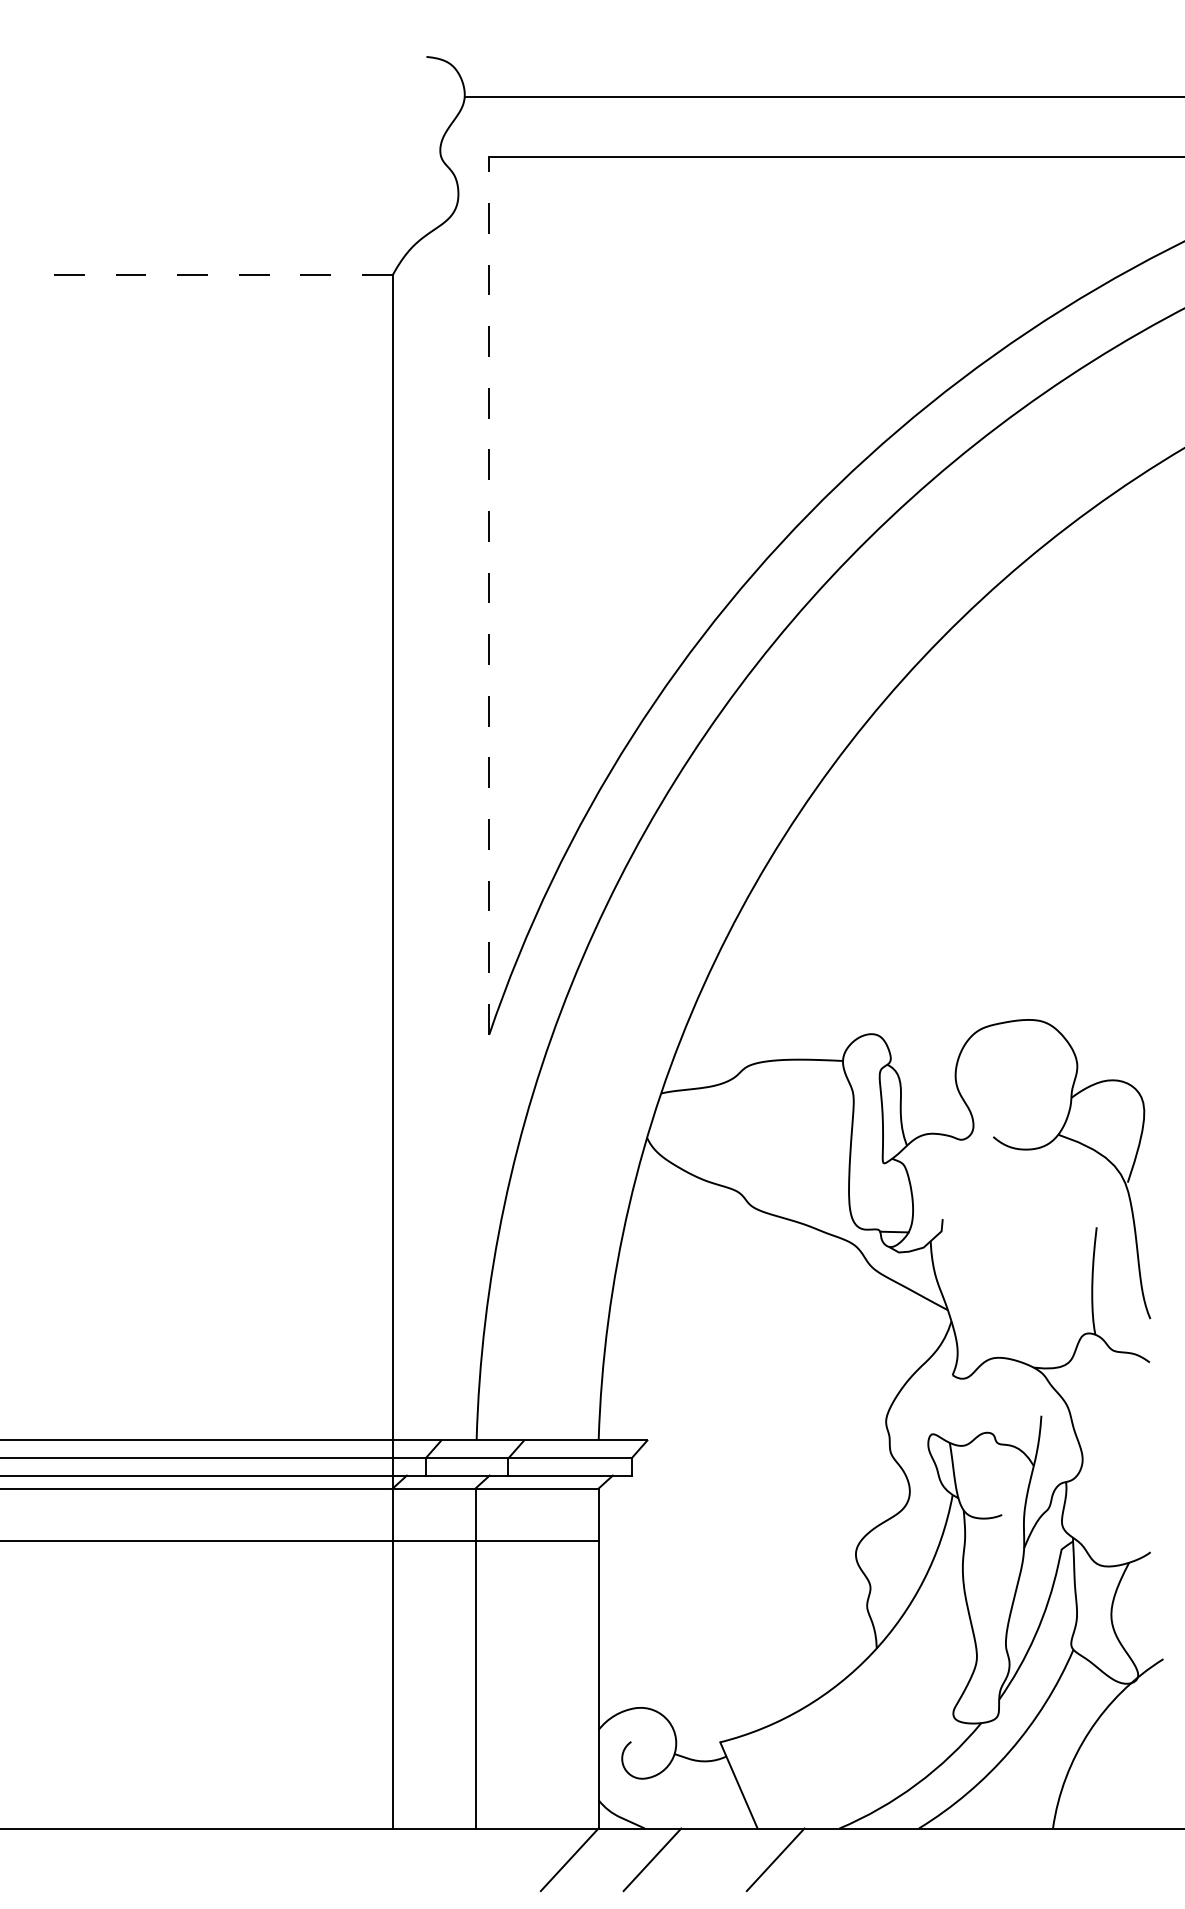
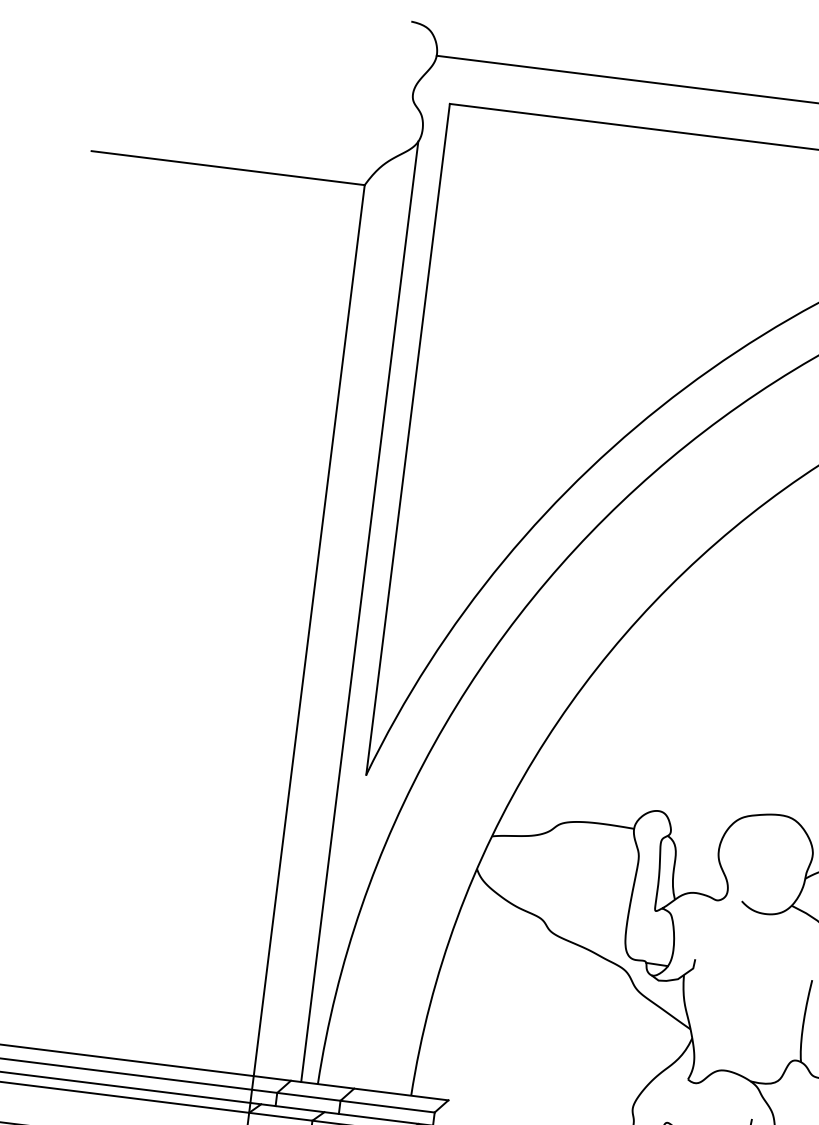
line: (214, 275) -> (228, 168), dashed -> solid
line: (489, 595) -> (408, 439), dashed -> solid
line: (454, 825) -> (359, 611), added

